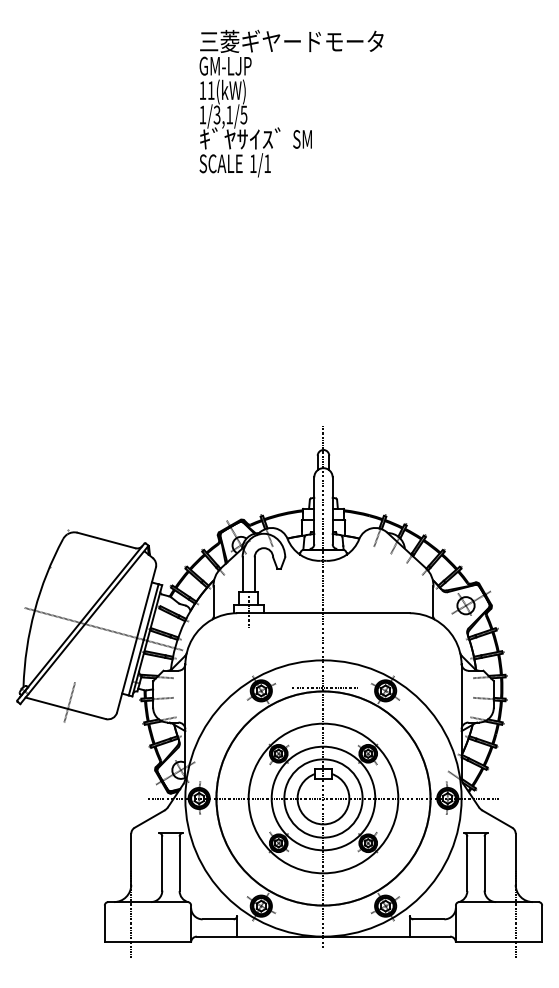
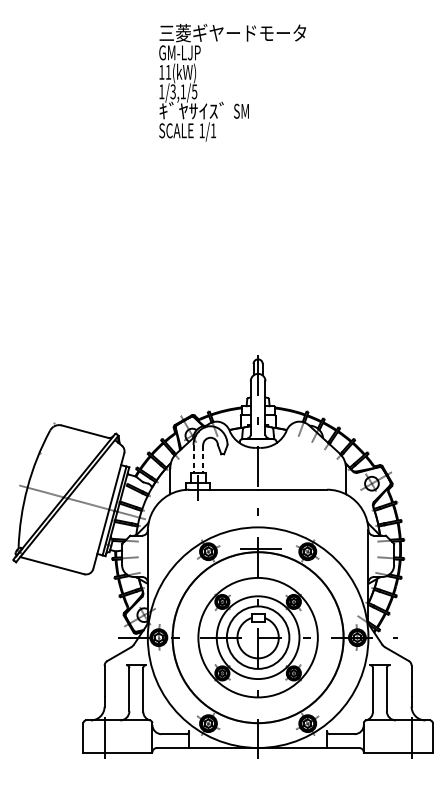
line: (242, 575) -> (193, 459), solid -> dashed
line: (254, 575) -> (203, 459), solid -> dashed
line: (69, 702) -> (55, 561), removed

